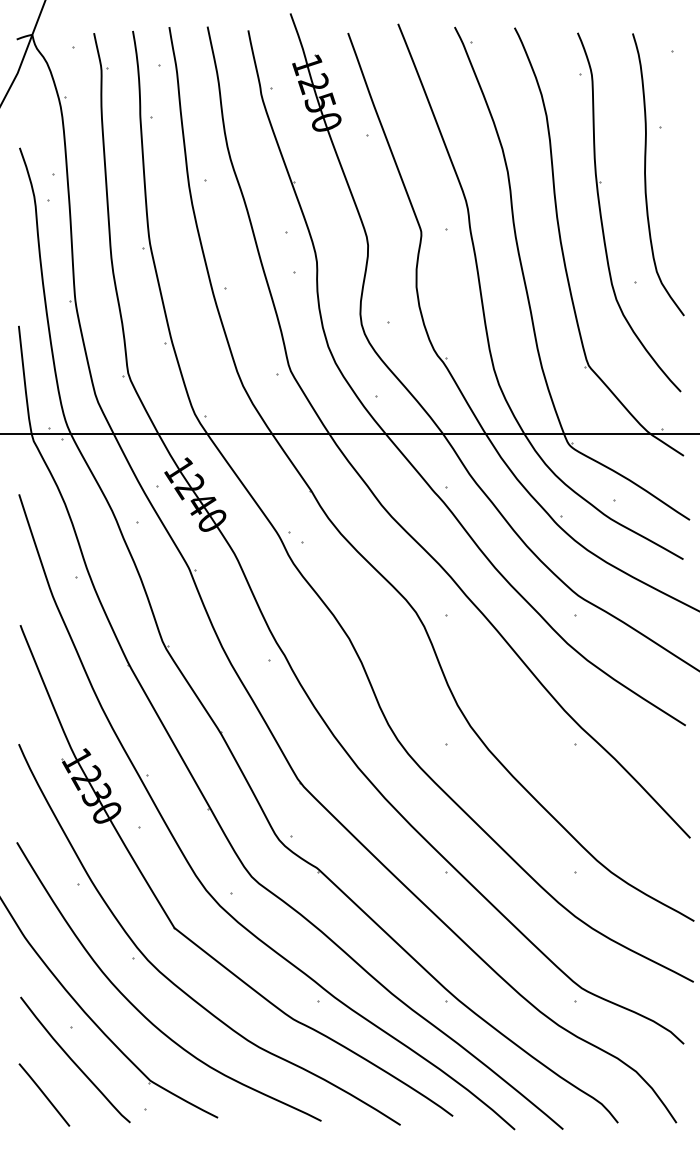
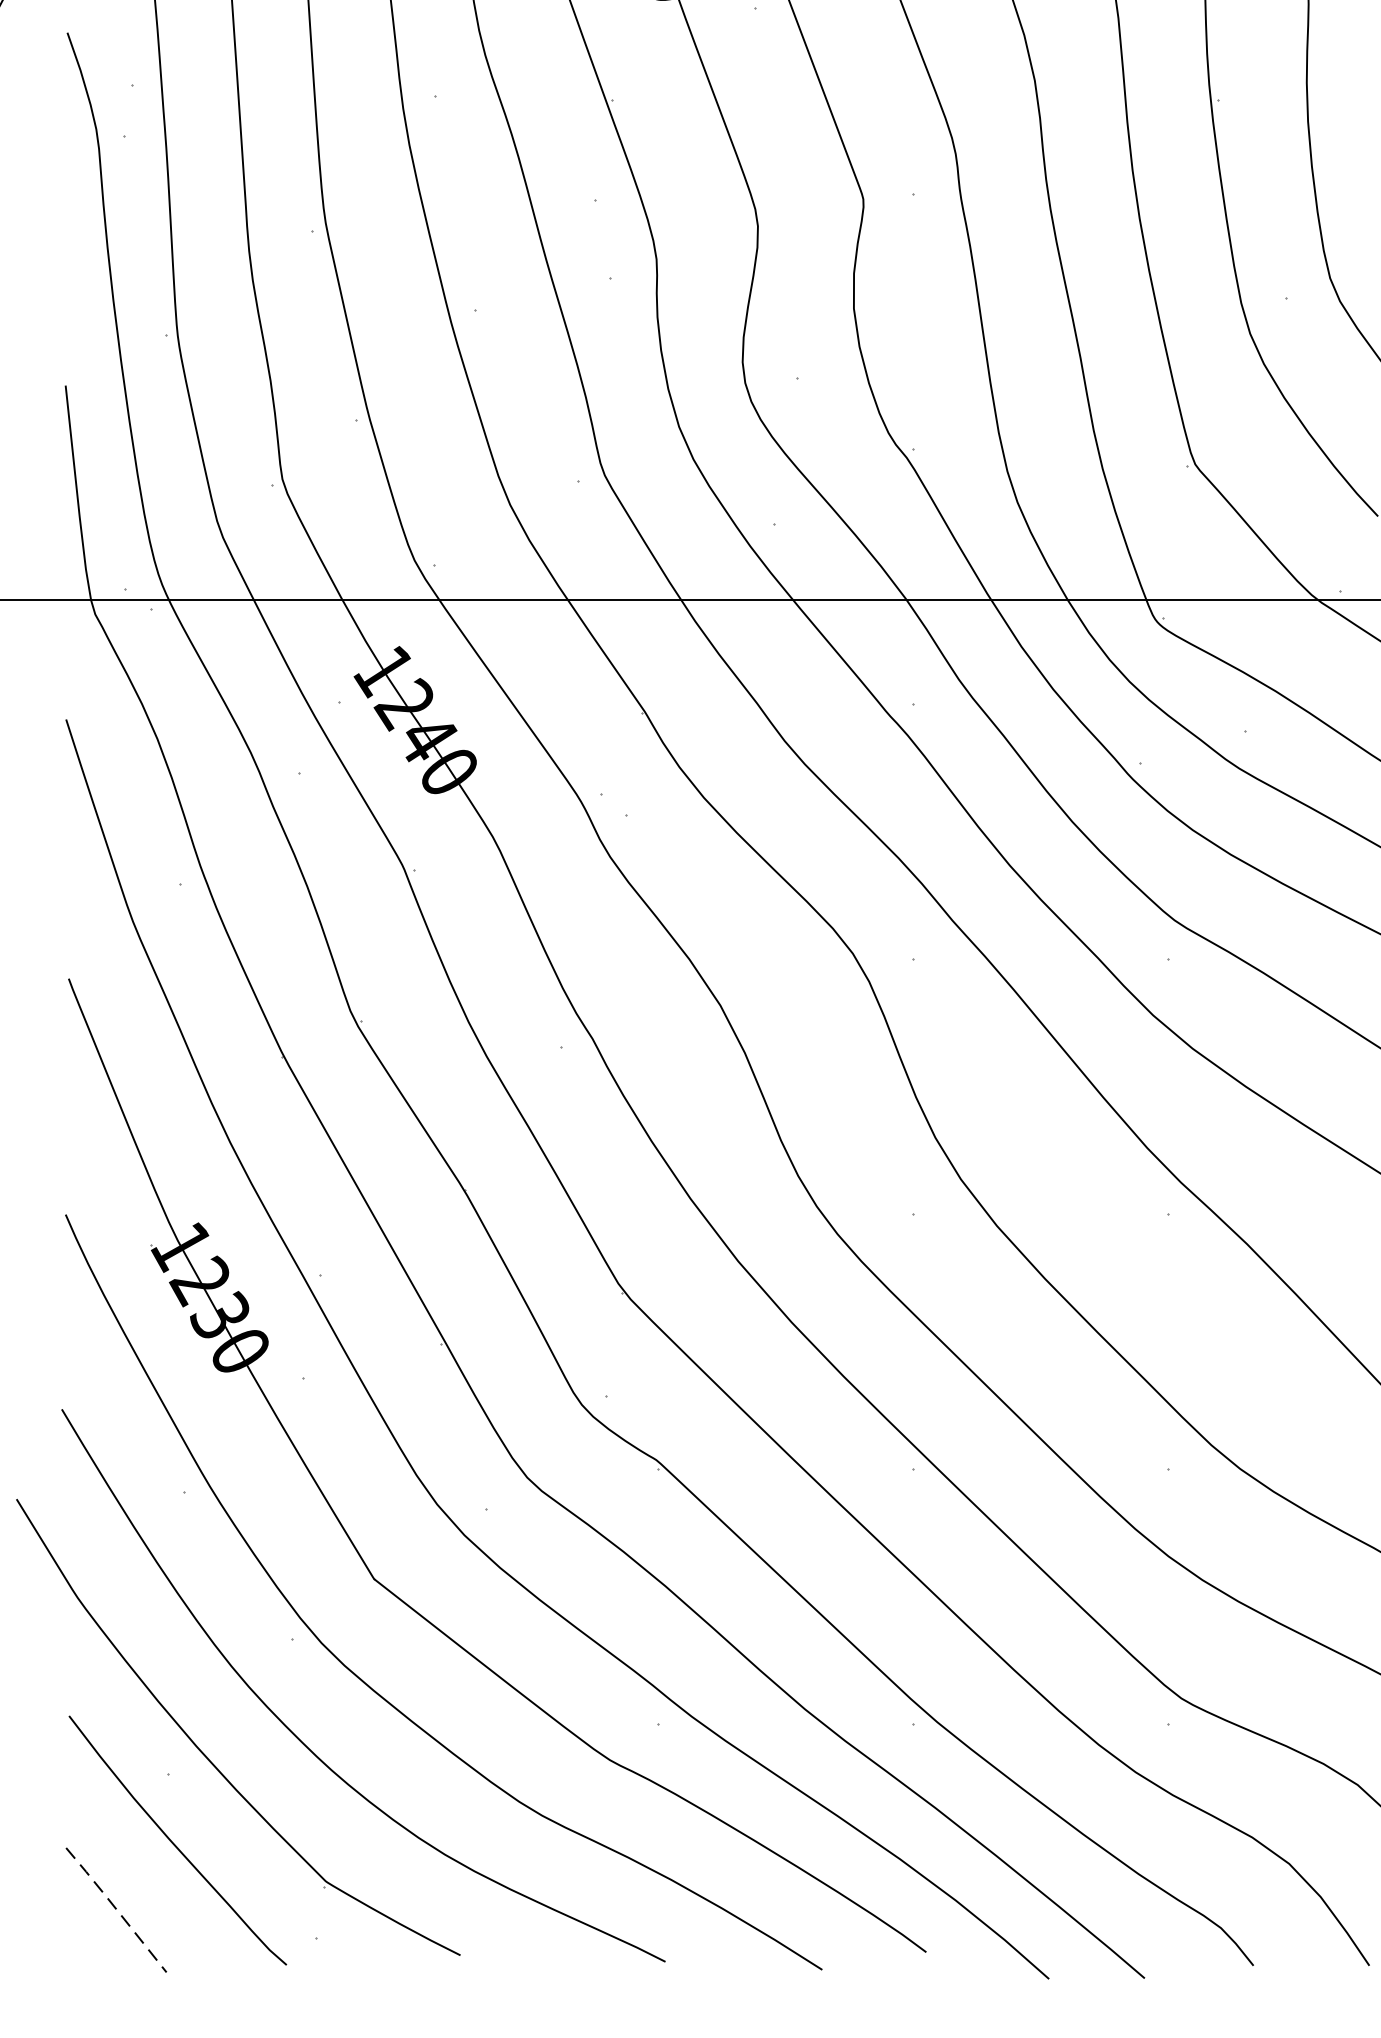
line: (43, 1093) -> (114, 1907), solid -> dashed

